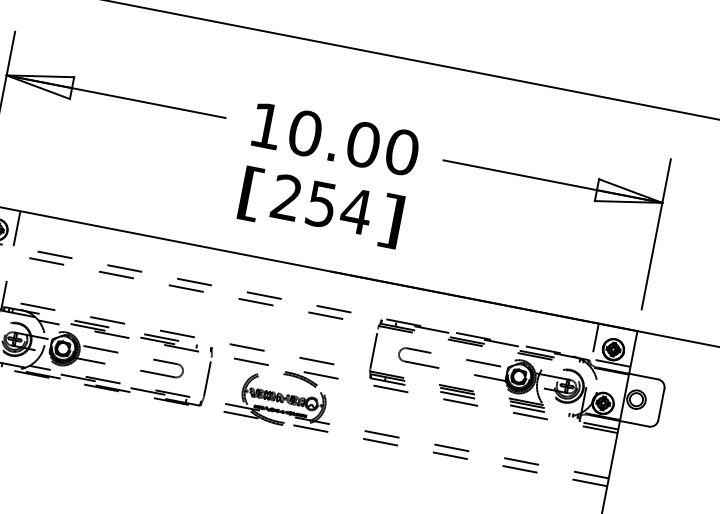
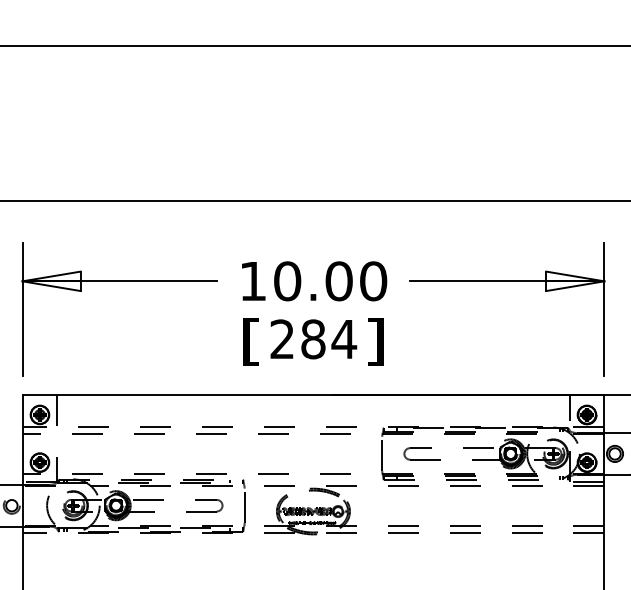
text: (321, 204) -> (313, 339), 254 -> 284

